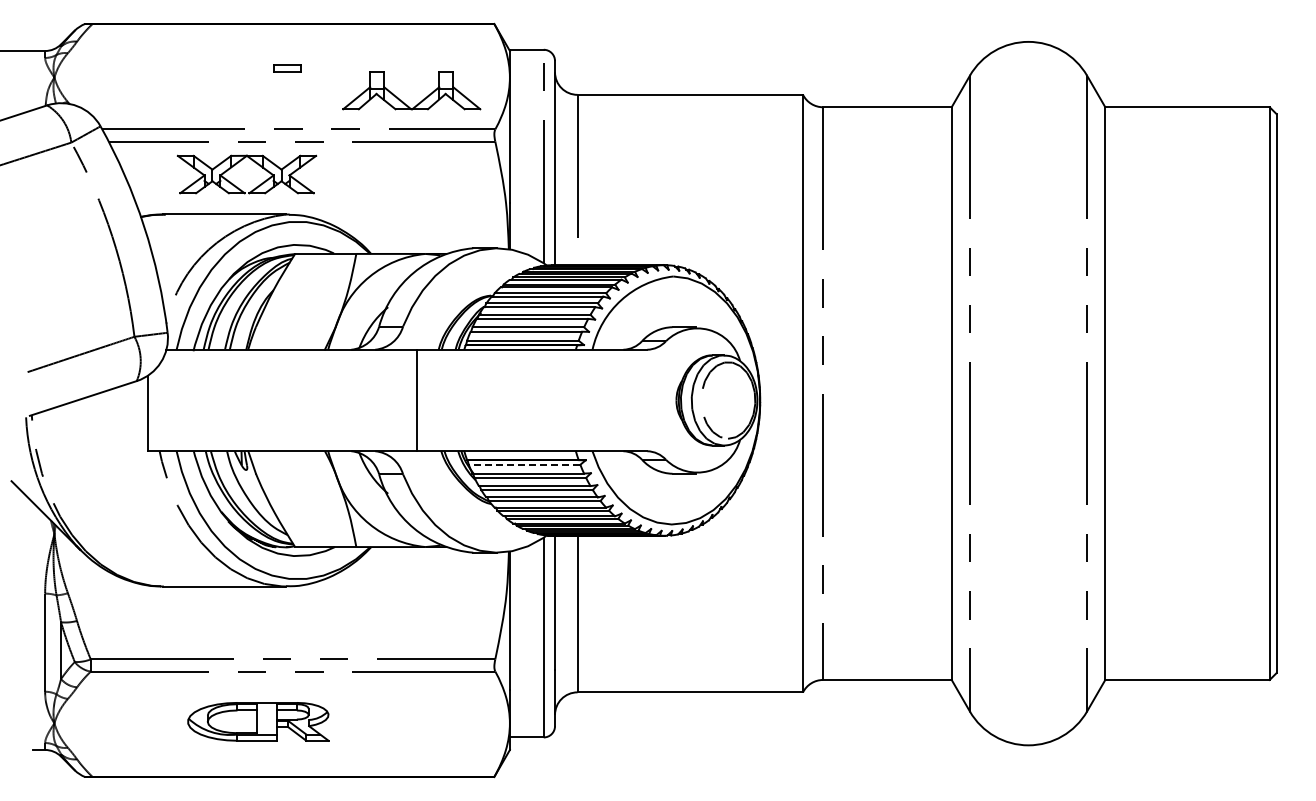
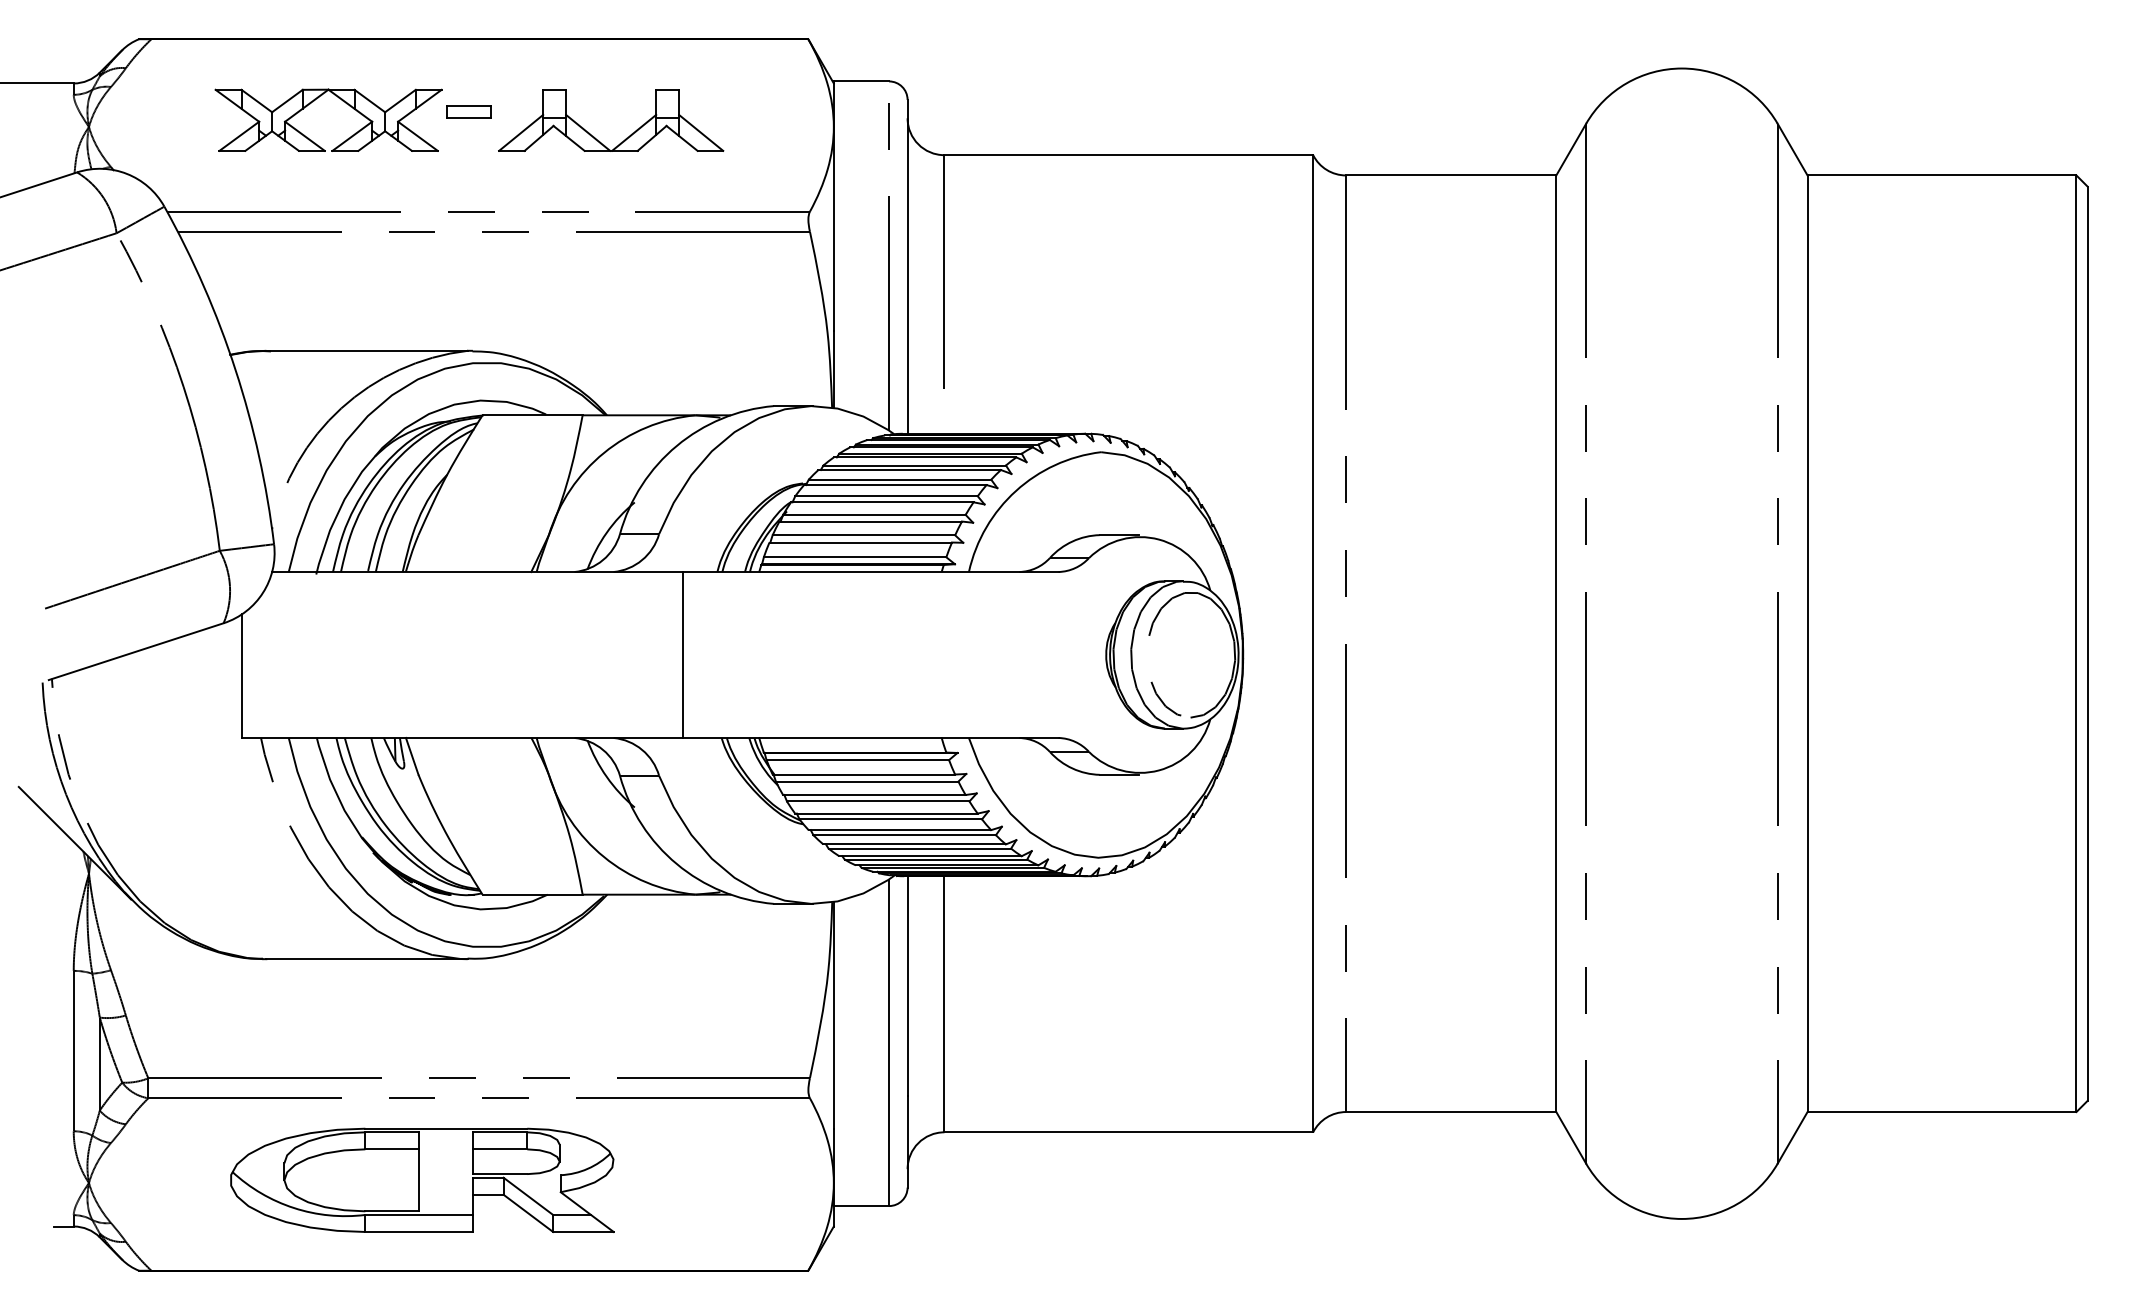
part: (402, 100) -> (596, 136), moved
part: (256, 164) -> (344, 103), moved
line: (524, 464) -> (857, 759), dashed -> solid
part: (258, 721) -> (422, 1179), size x1.67

